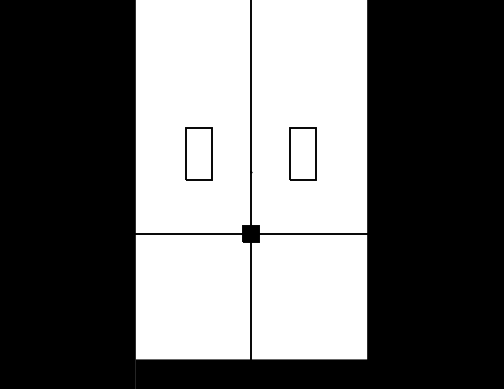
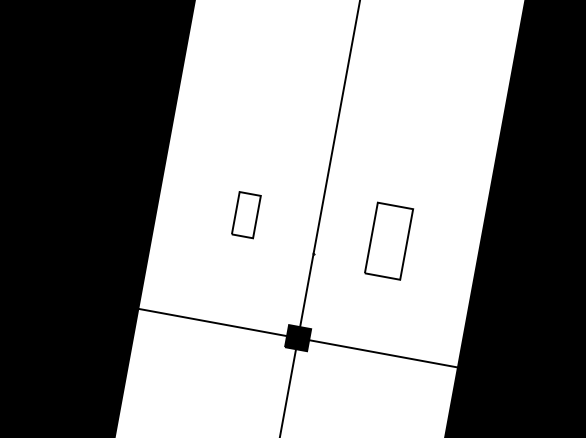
part: (198, 153) -> (245, 214), size x0.6

